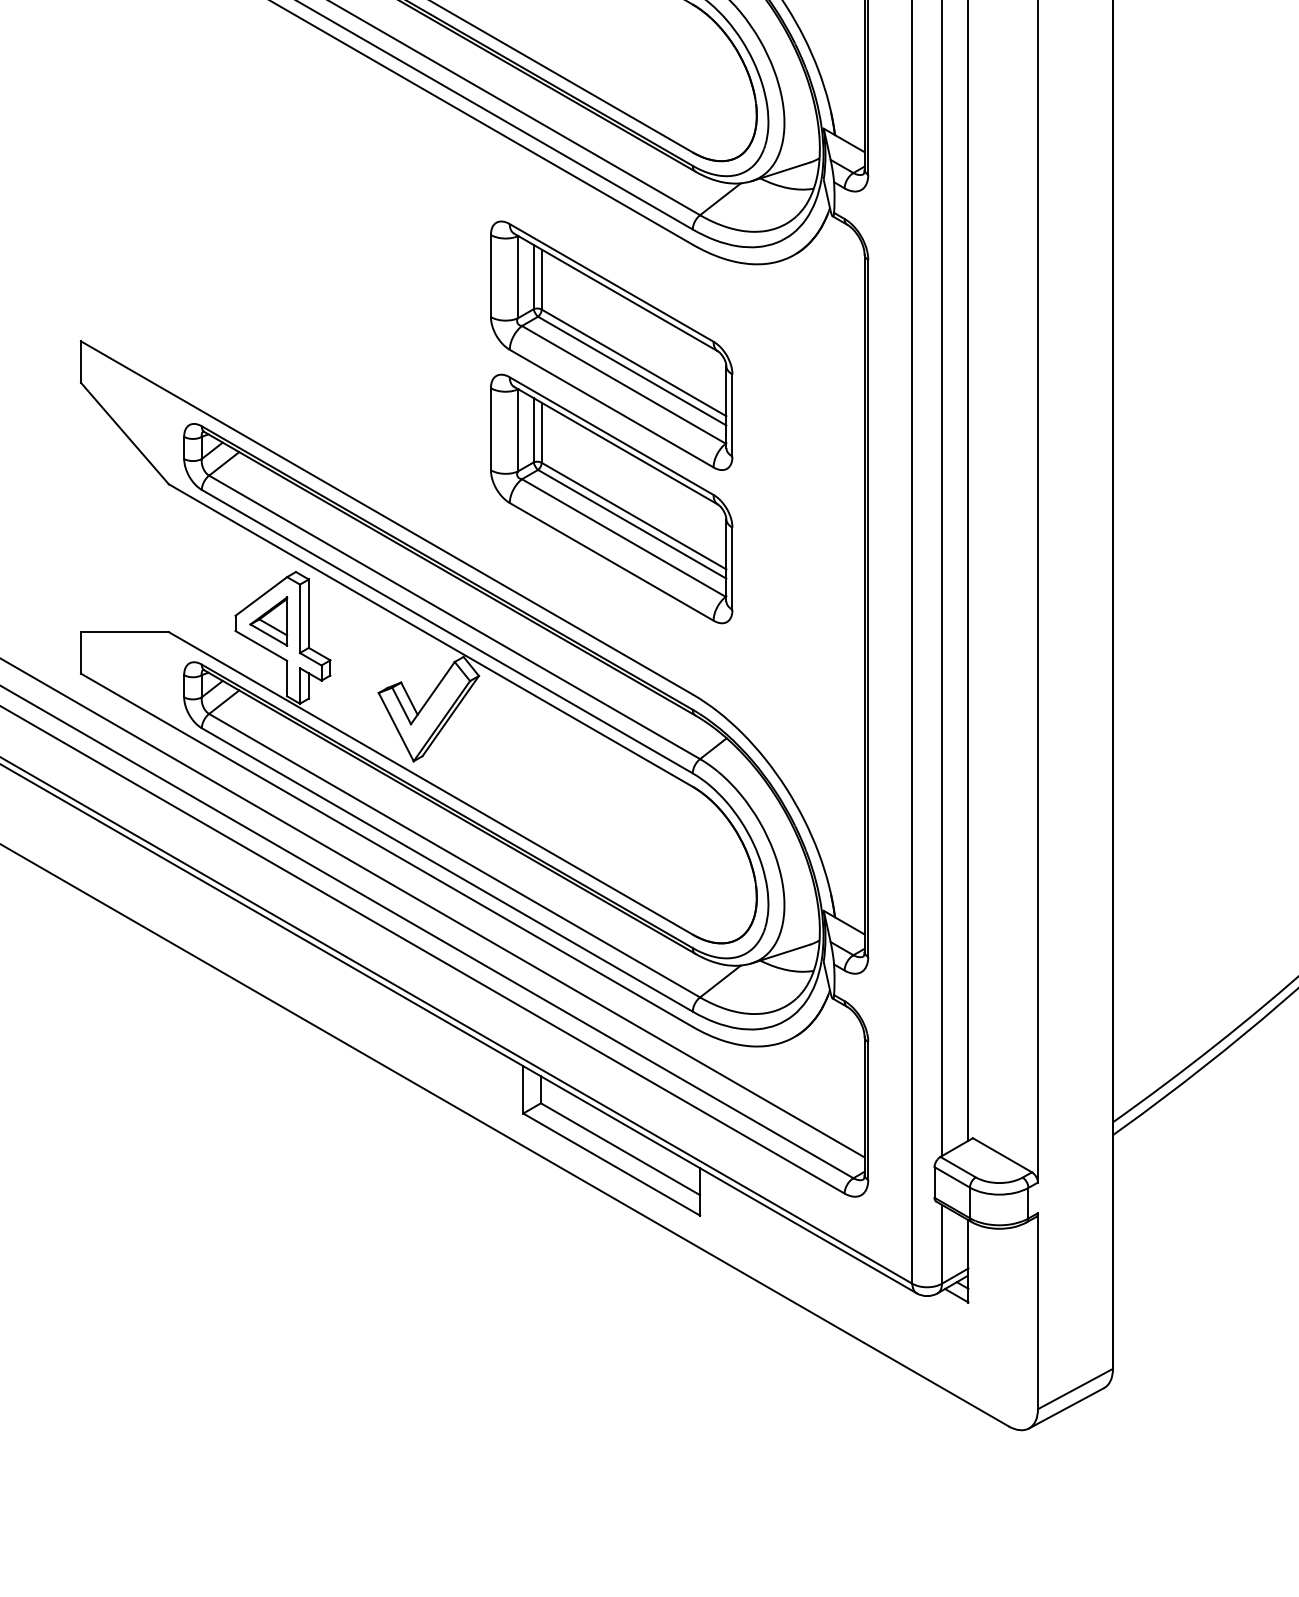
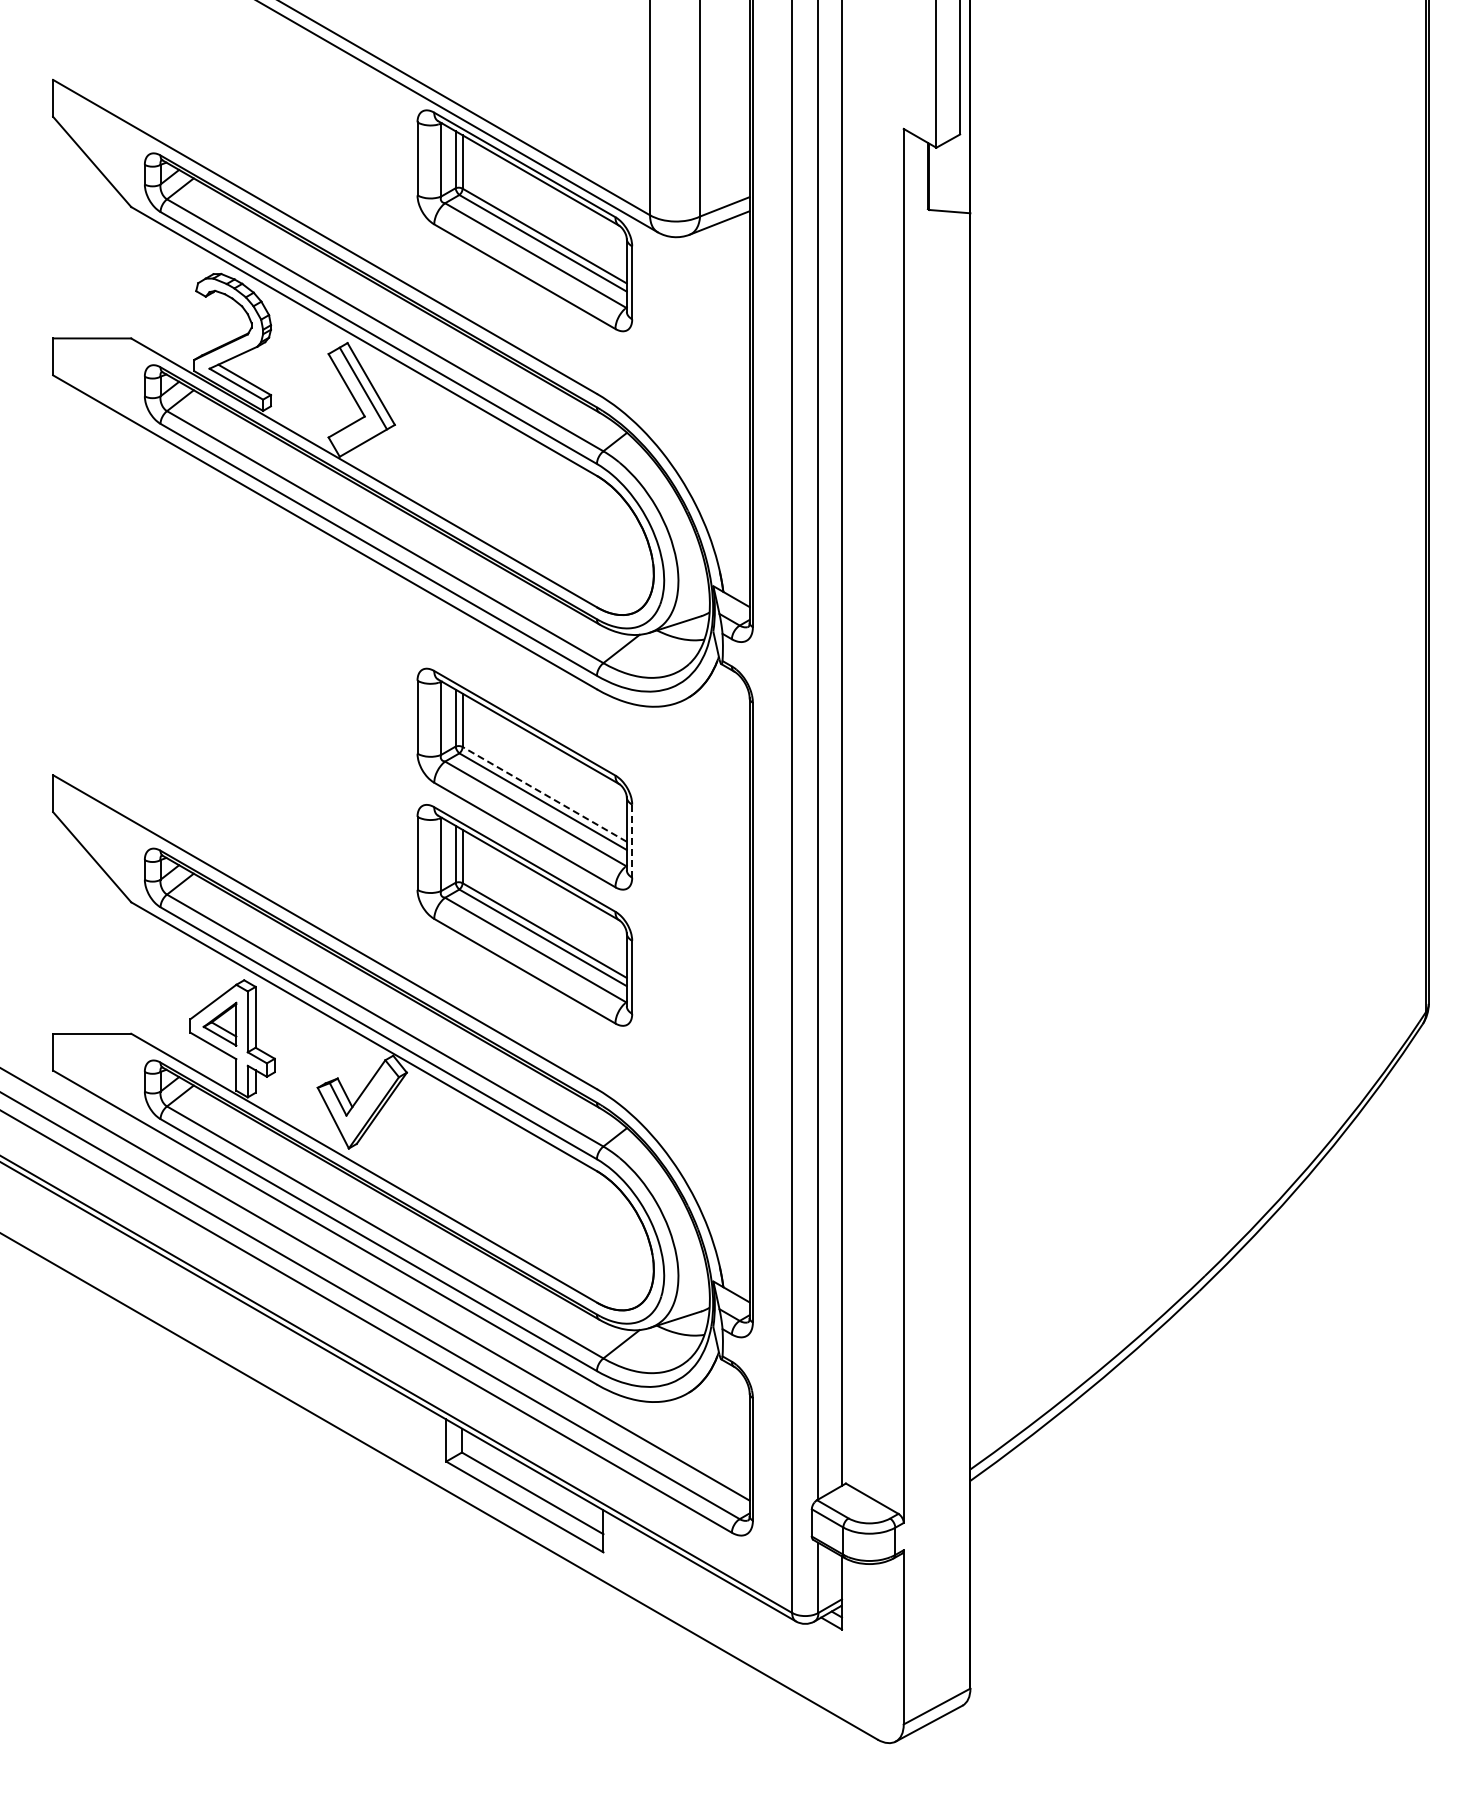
line: (633, 363) -> (544, 794), solid -> dashed
line: (732, 415) -> (632, 841), solid -> dashed

